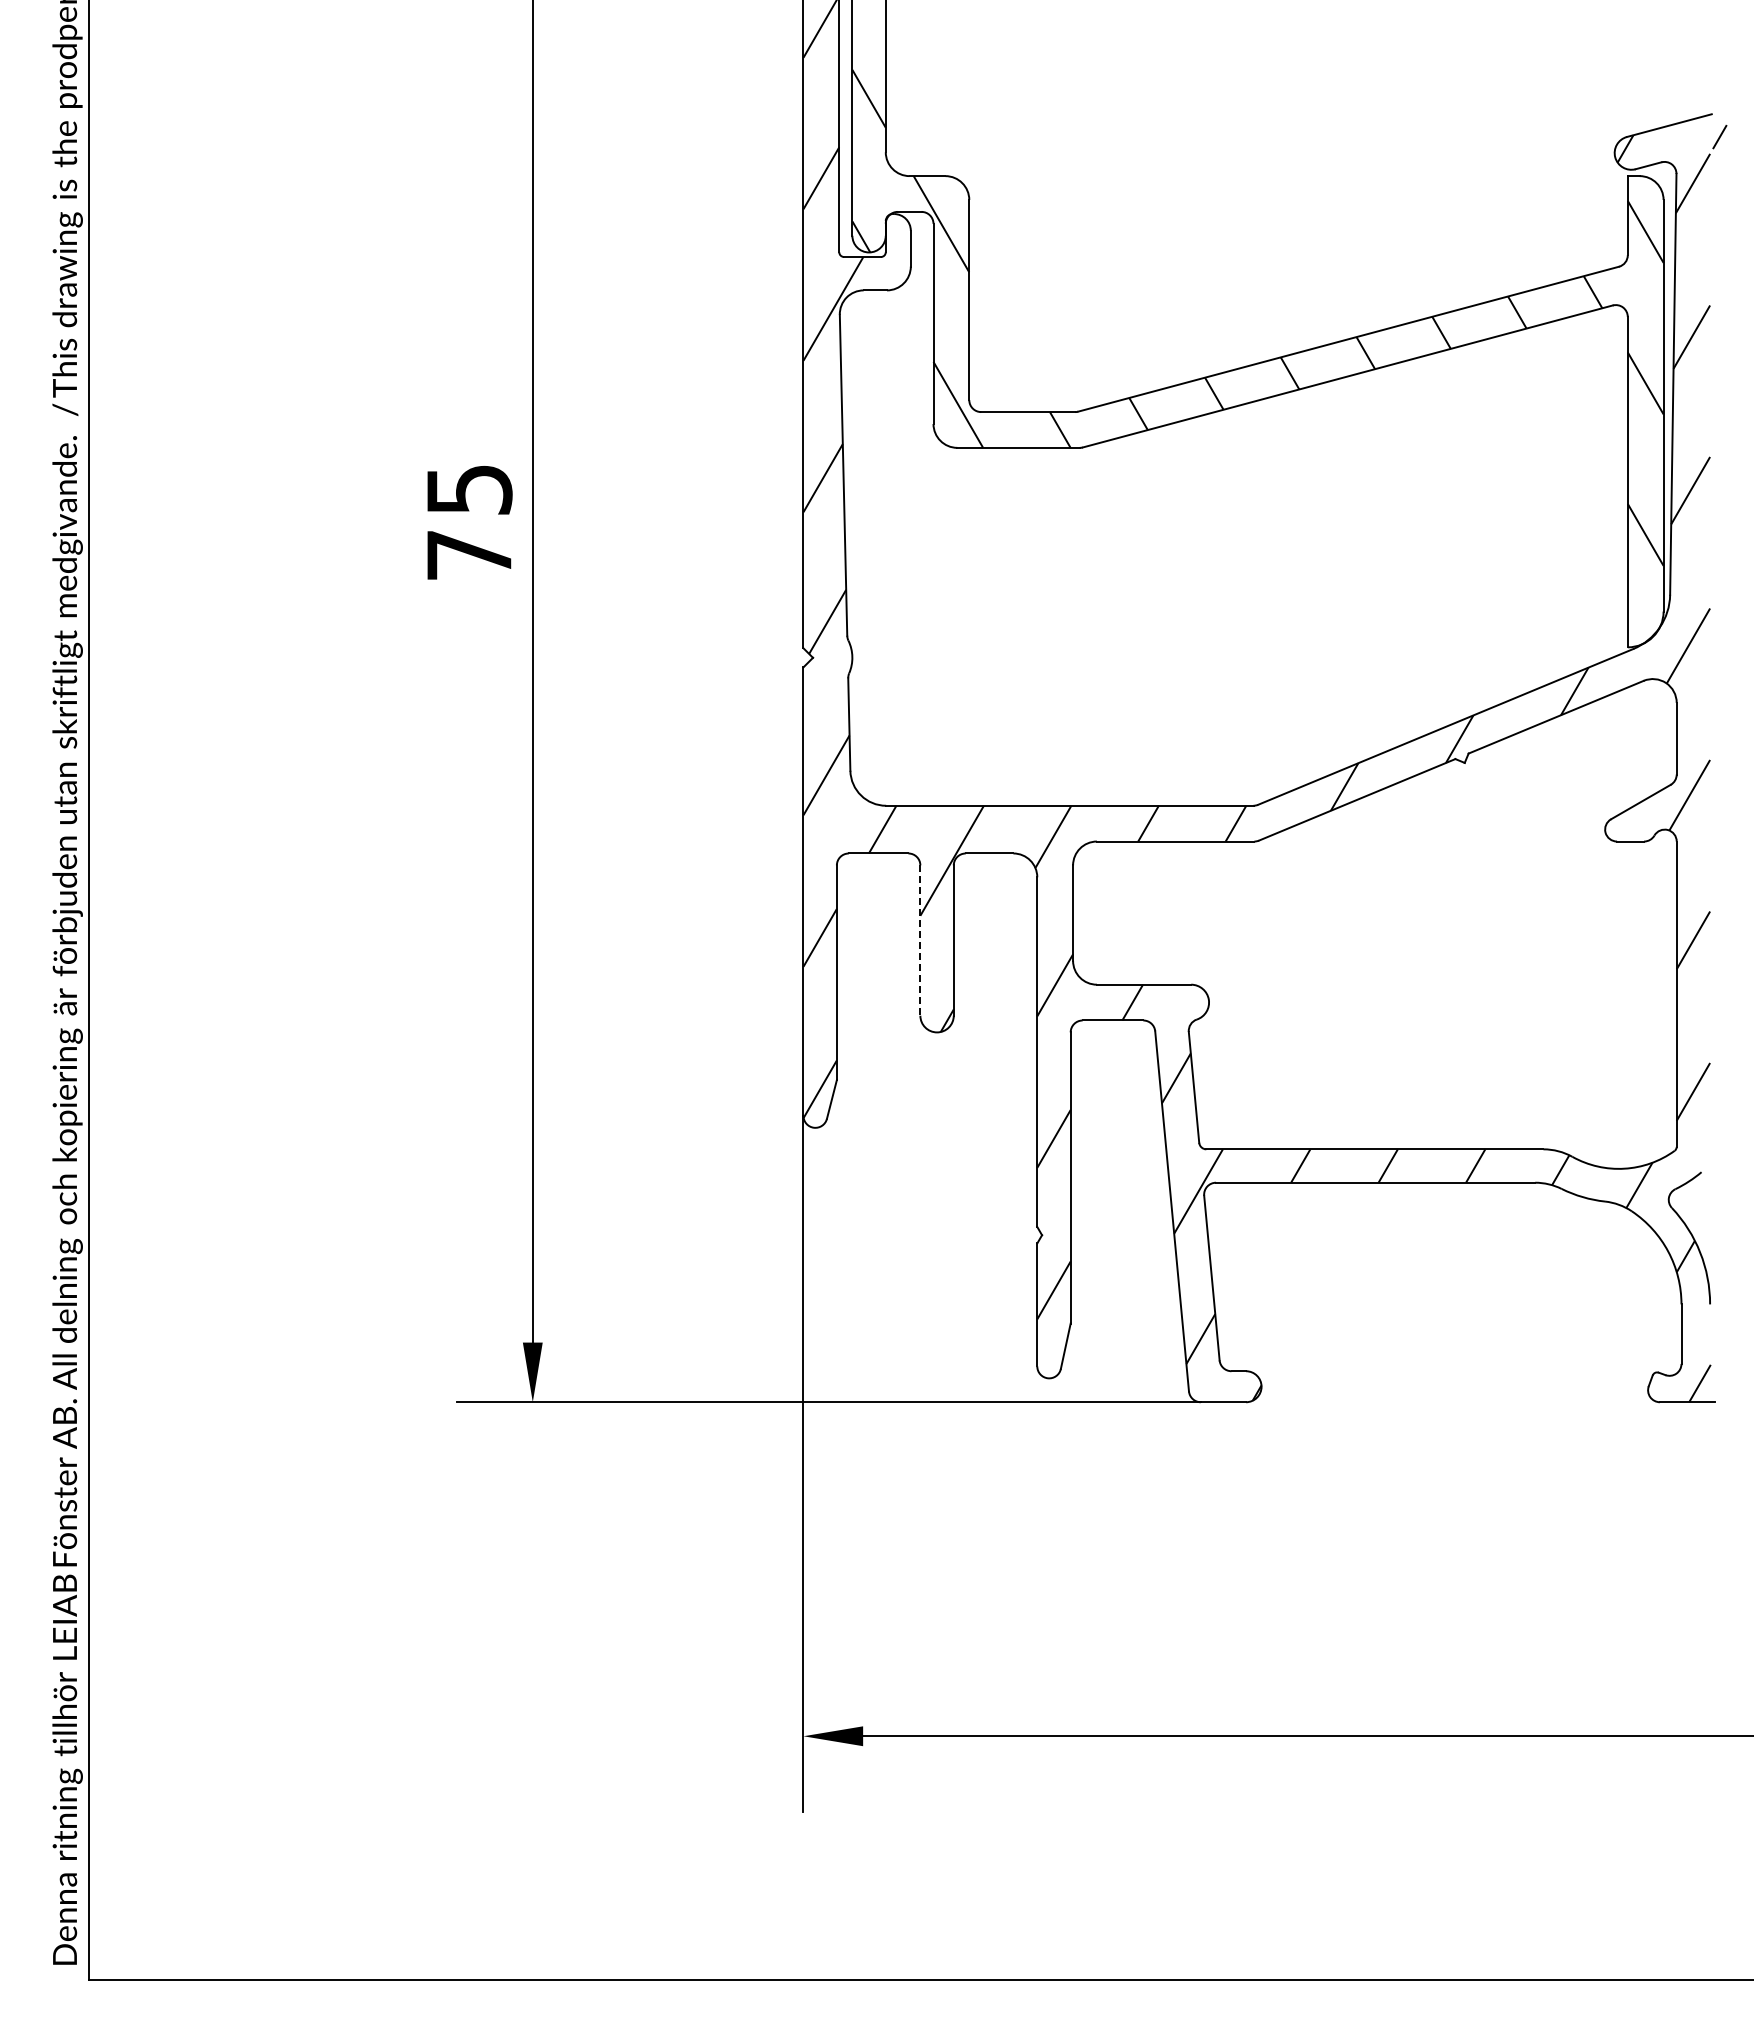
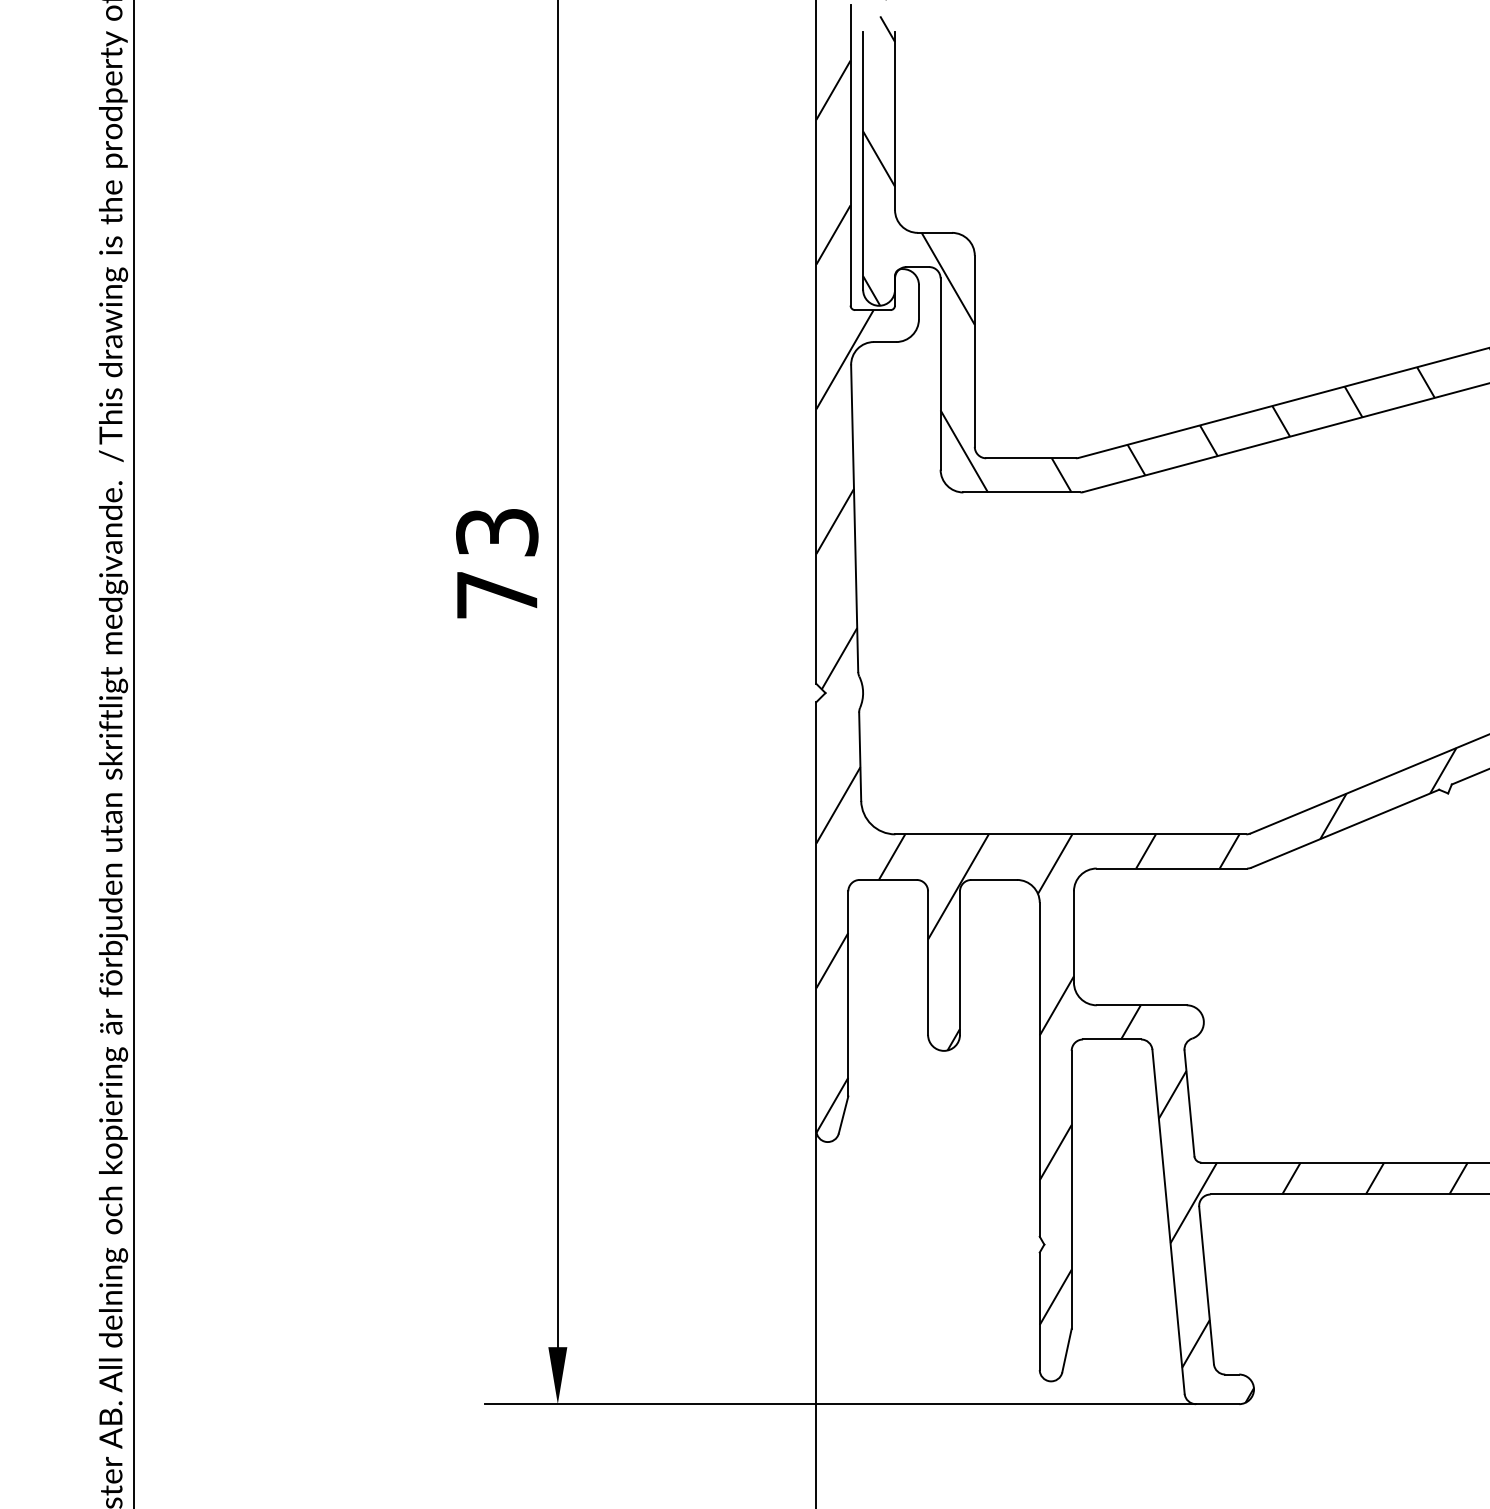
text: (469, 489) -> (497, 532), 75 -> 73
line: (920, 941) -> (928, 964), dashed -> solid

